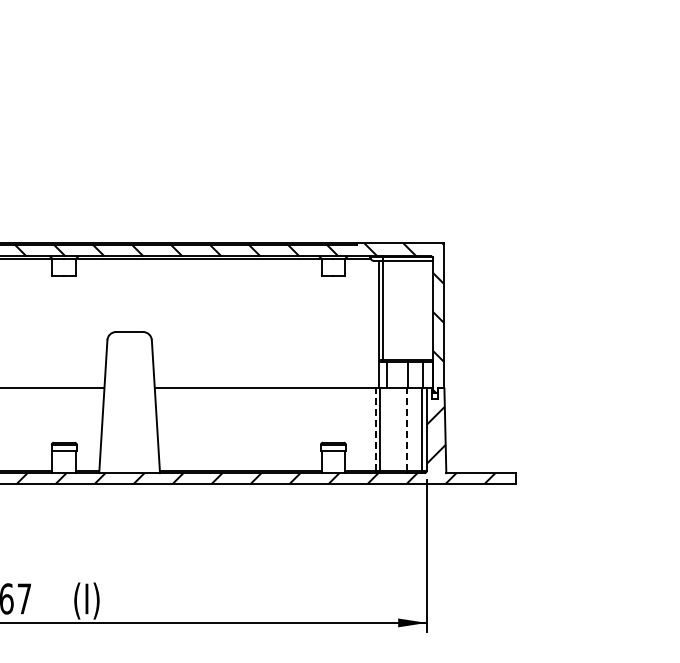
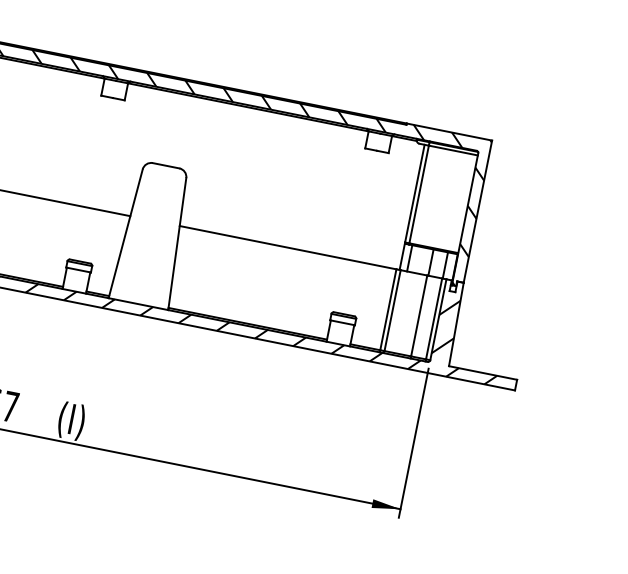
line: (375, 429) -> (388, 309), dashed -> solid
line: (407, 429) -> (419, 315), dashed -> solid

